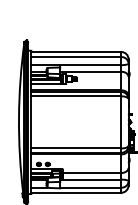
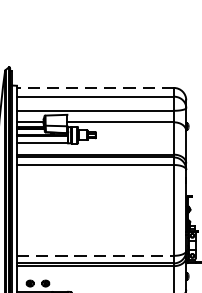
line: (75, 52) -> (93, 88), solid -> dashed
line: (76, 148) -> (95, 255), solid -> dashed

